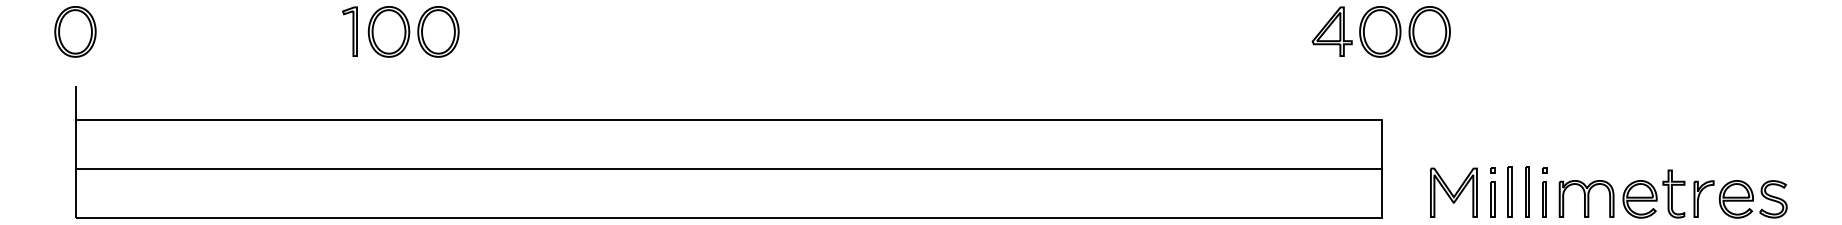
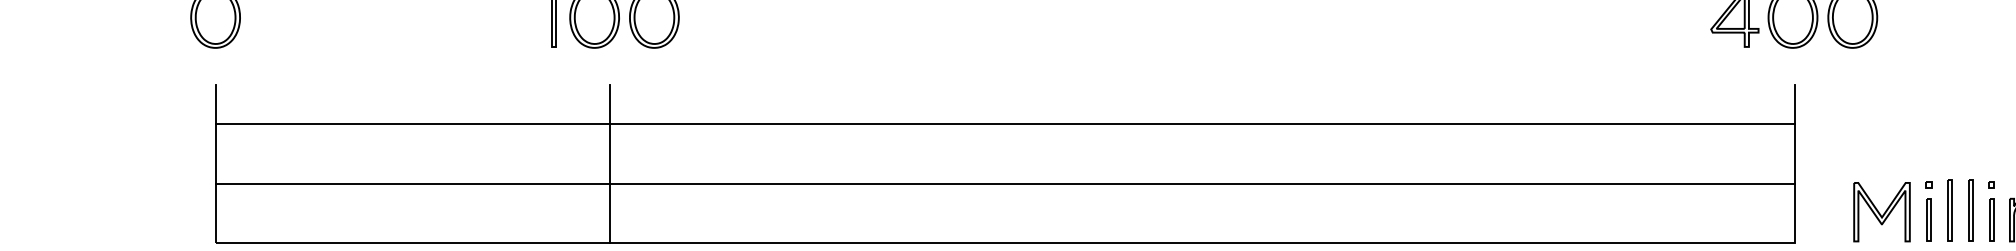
line: (1381, 103) -> (1794, 104), added
line: (402, 152) -> (610, 163), added

